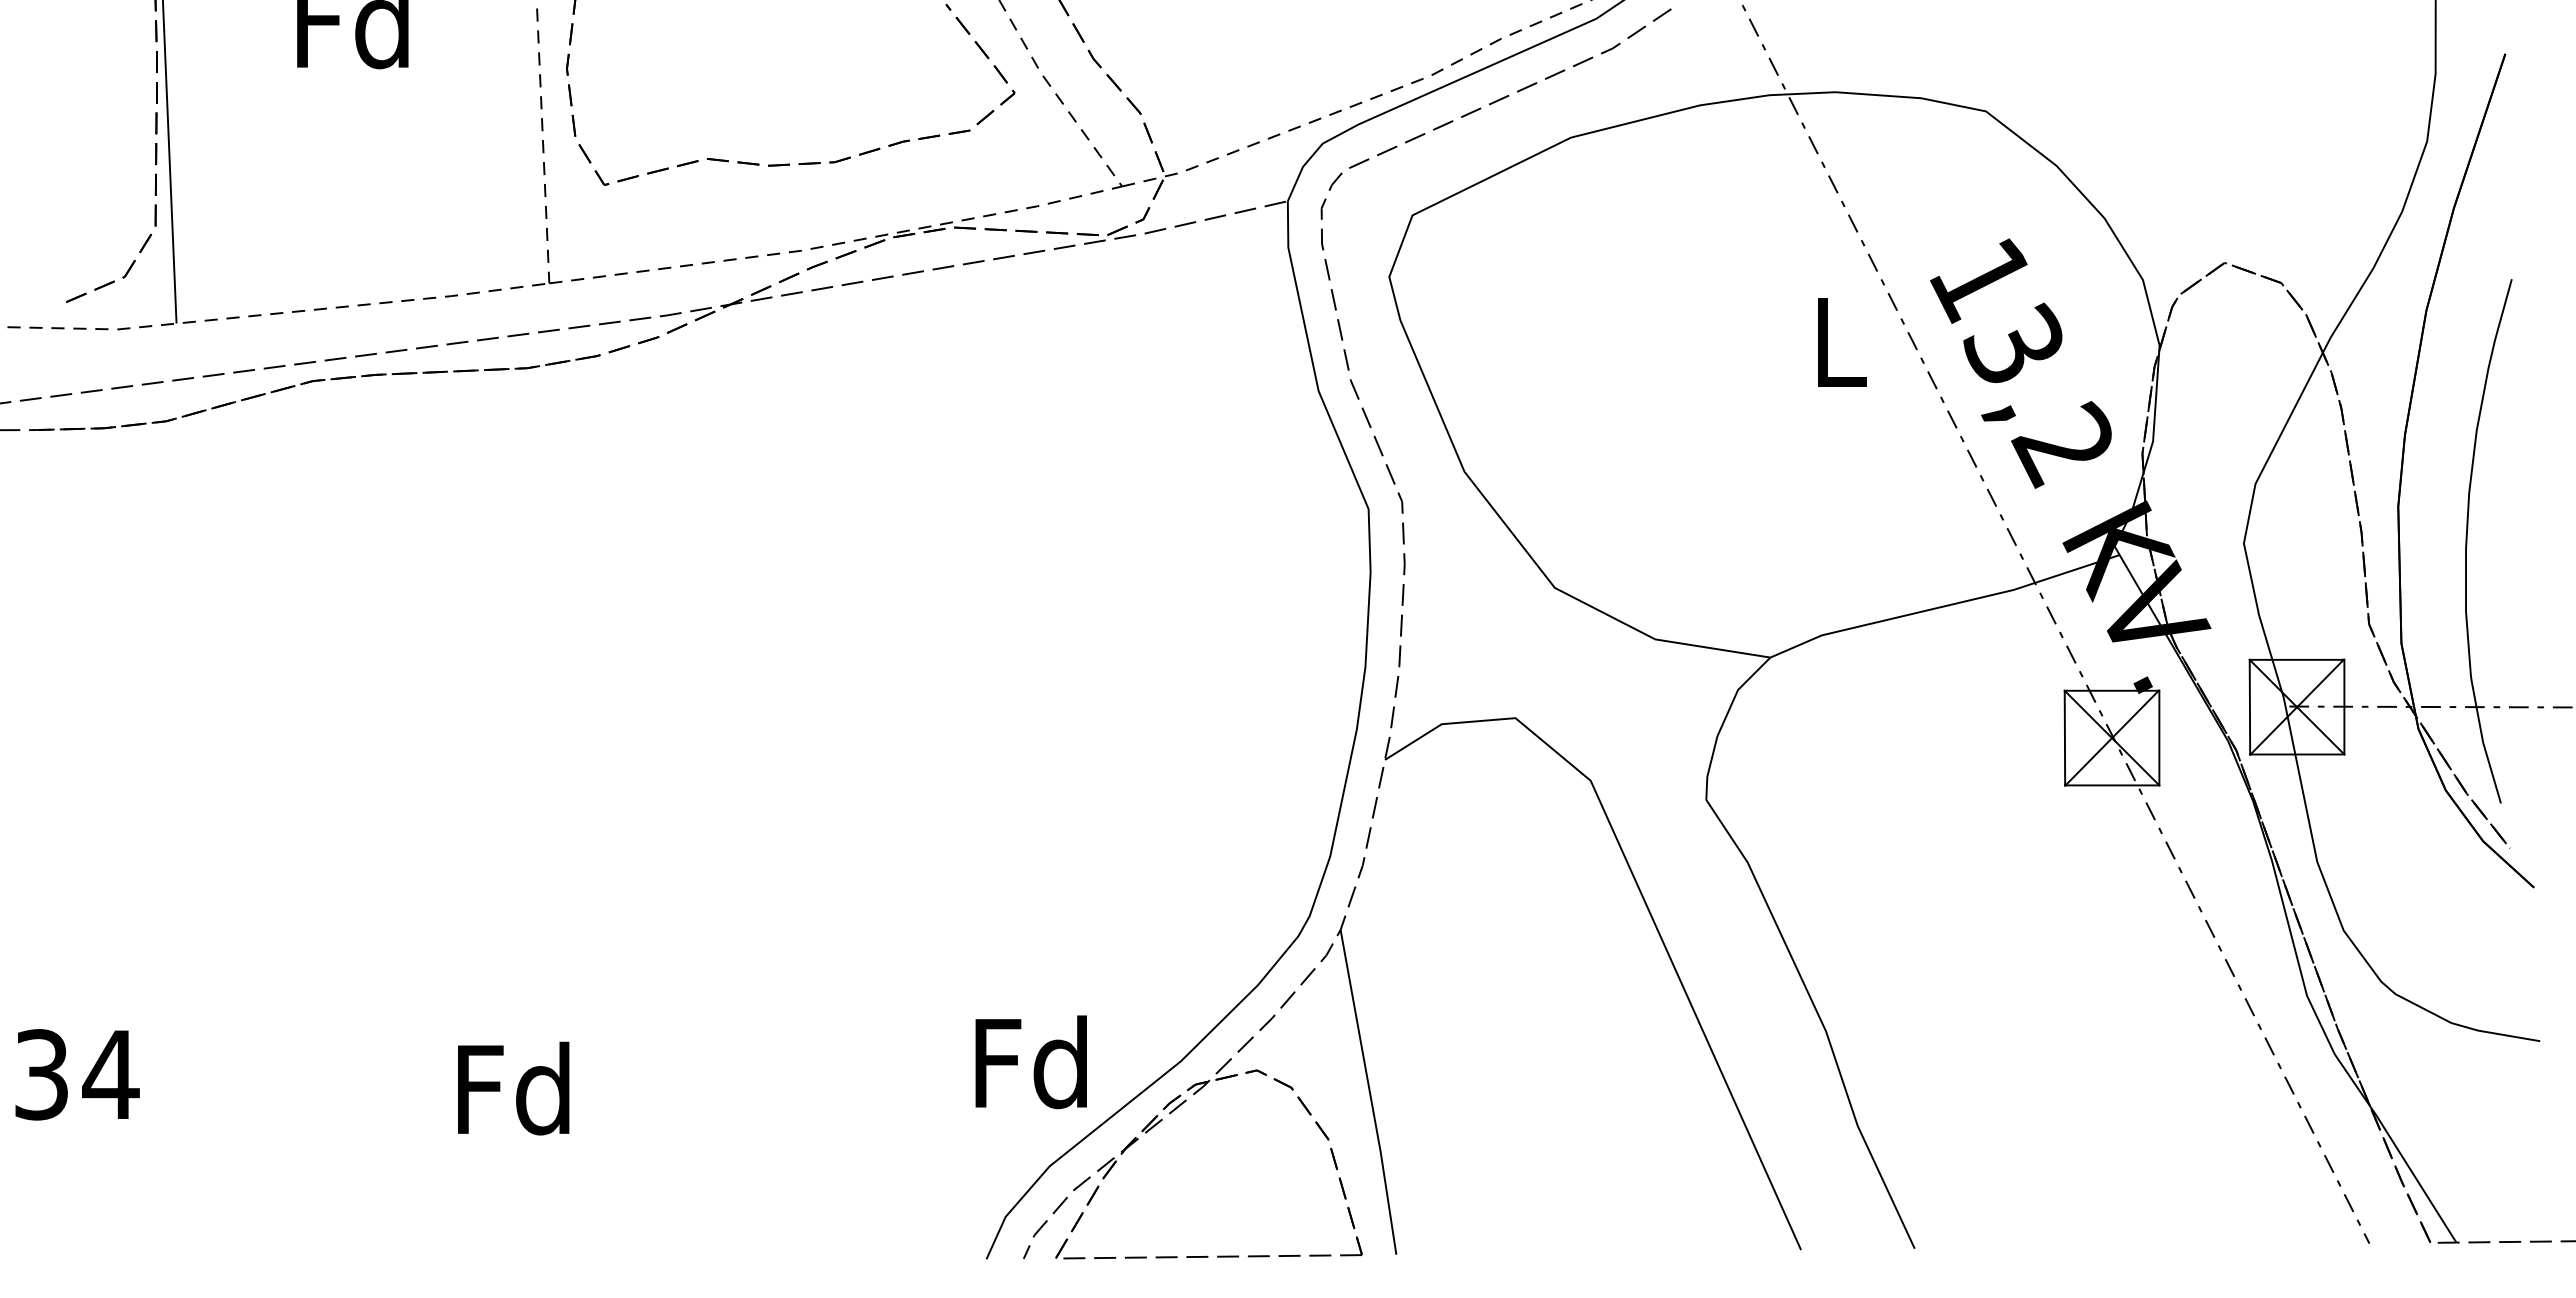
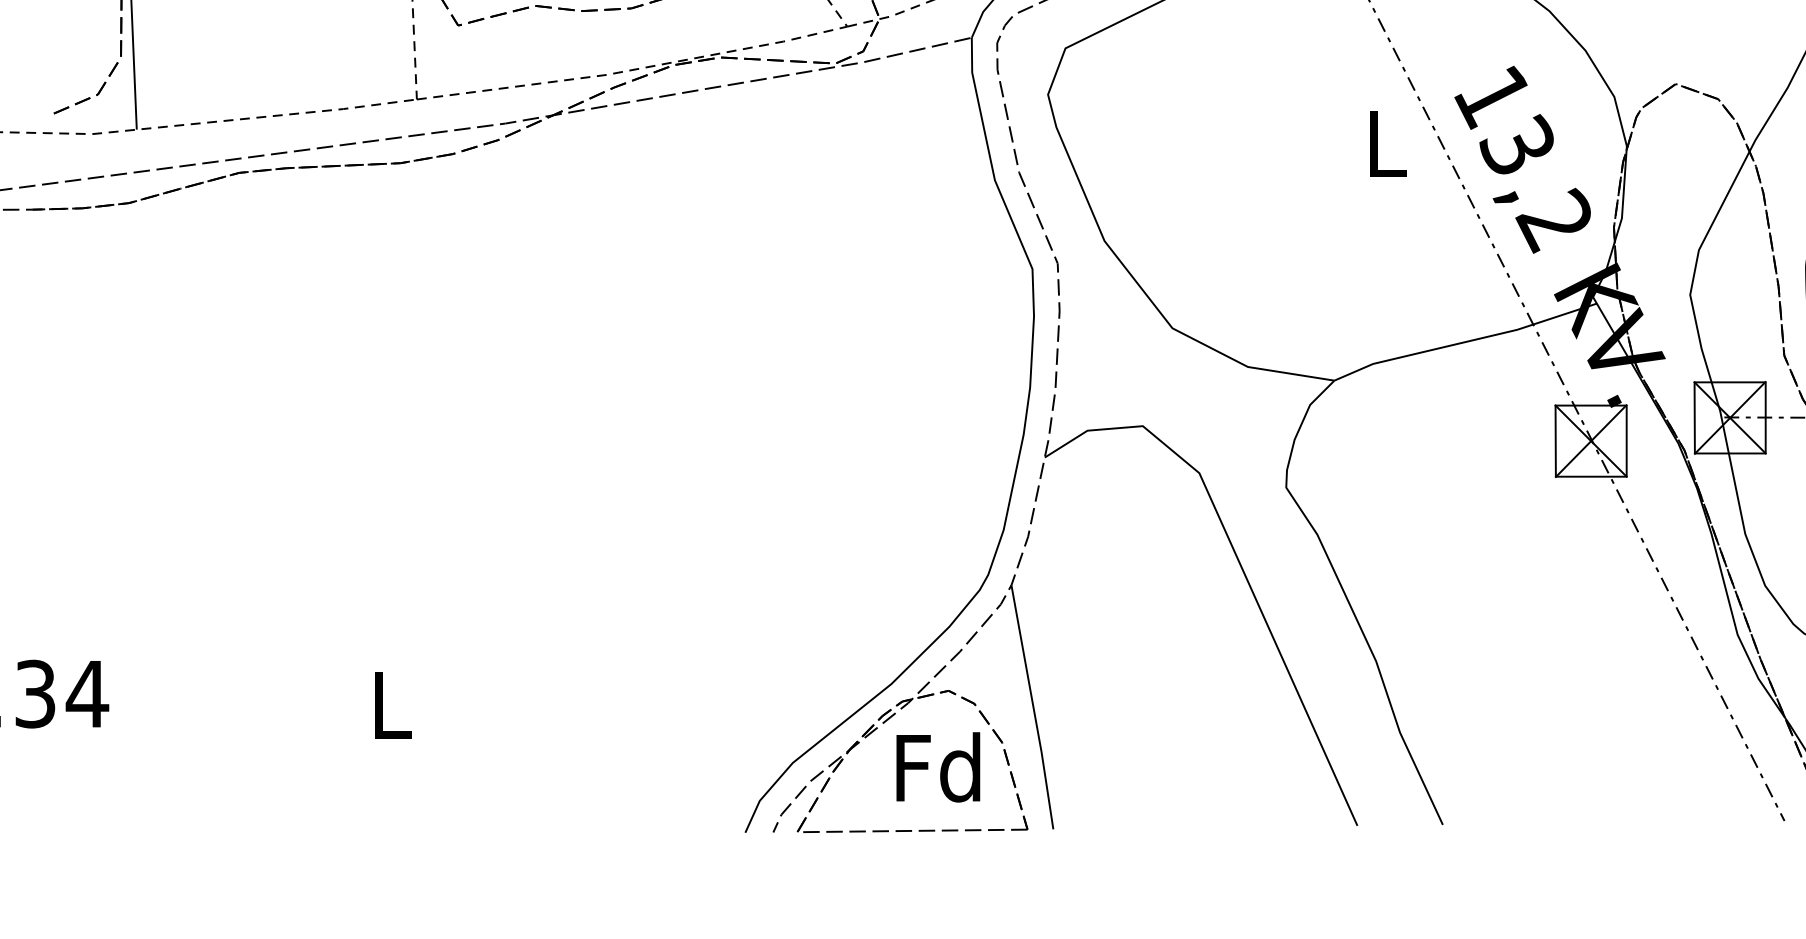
text: (1030, 1062) -> (937, 767), moved
text: (513, 1088) -> (389, 704), Fd -> L

